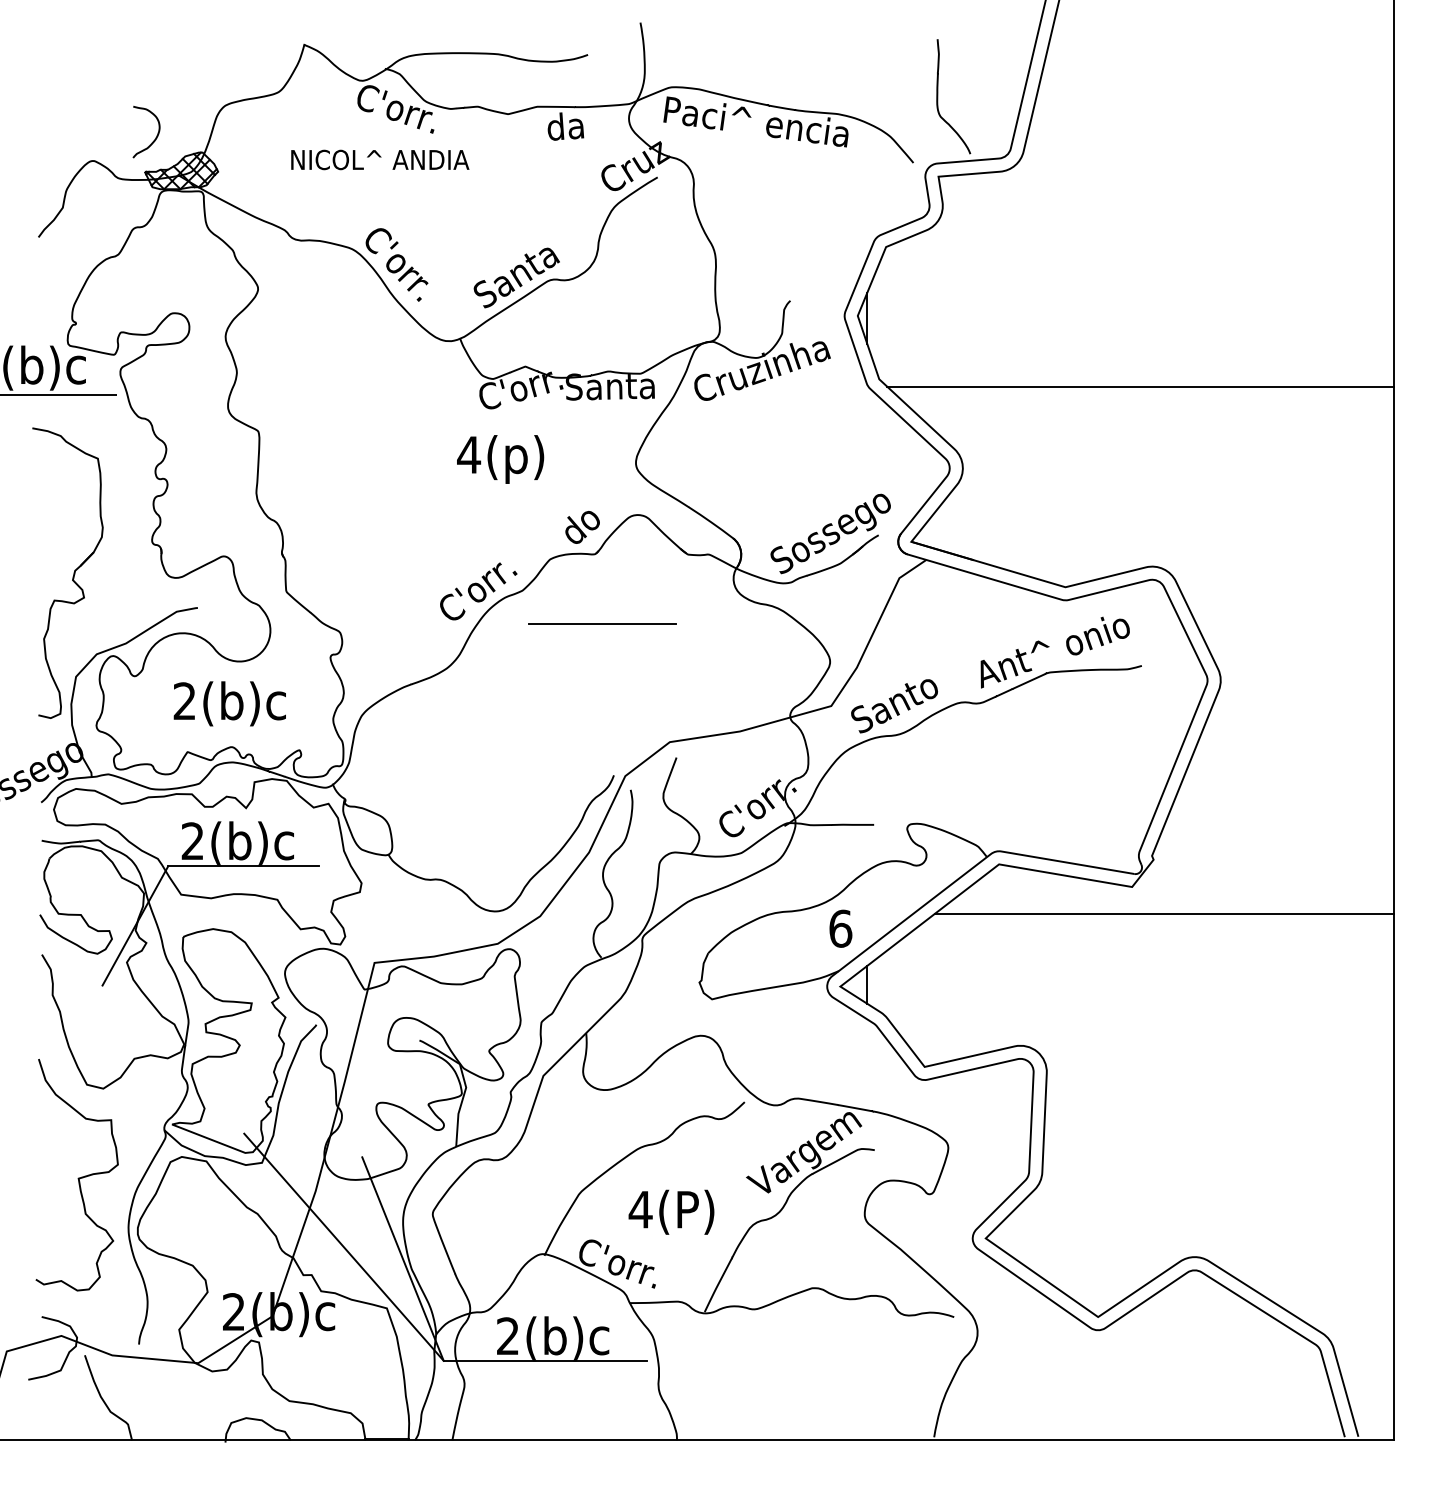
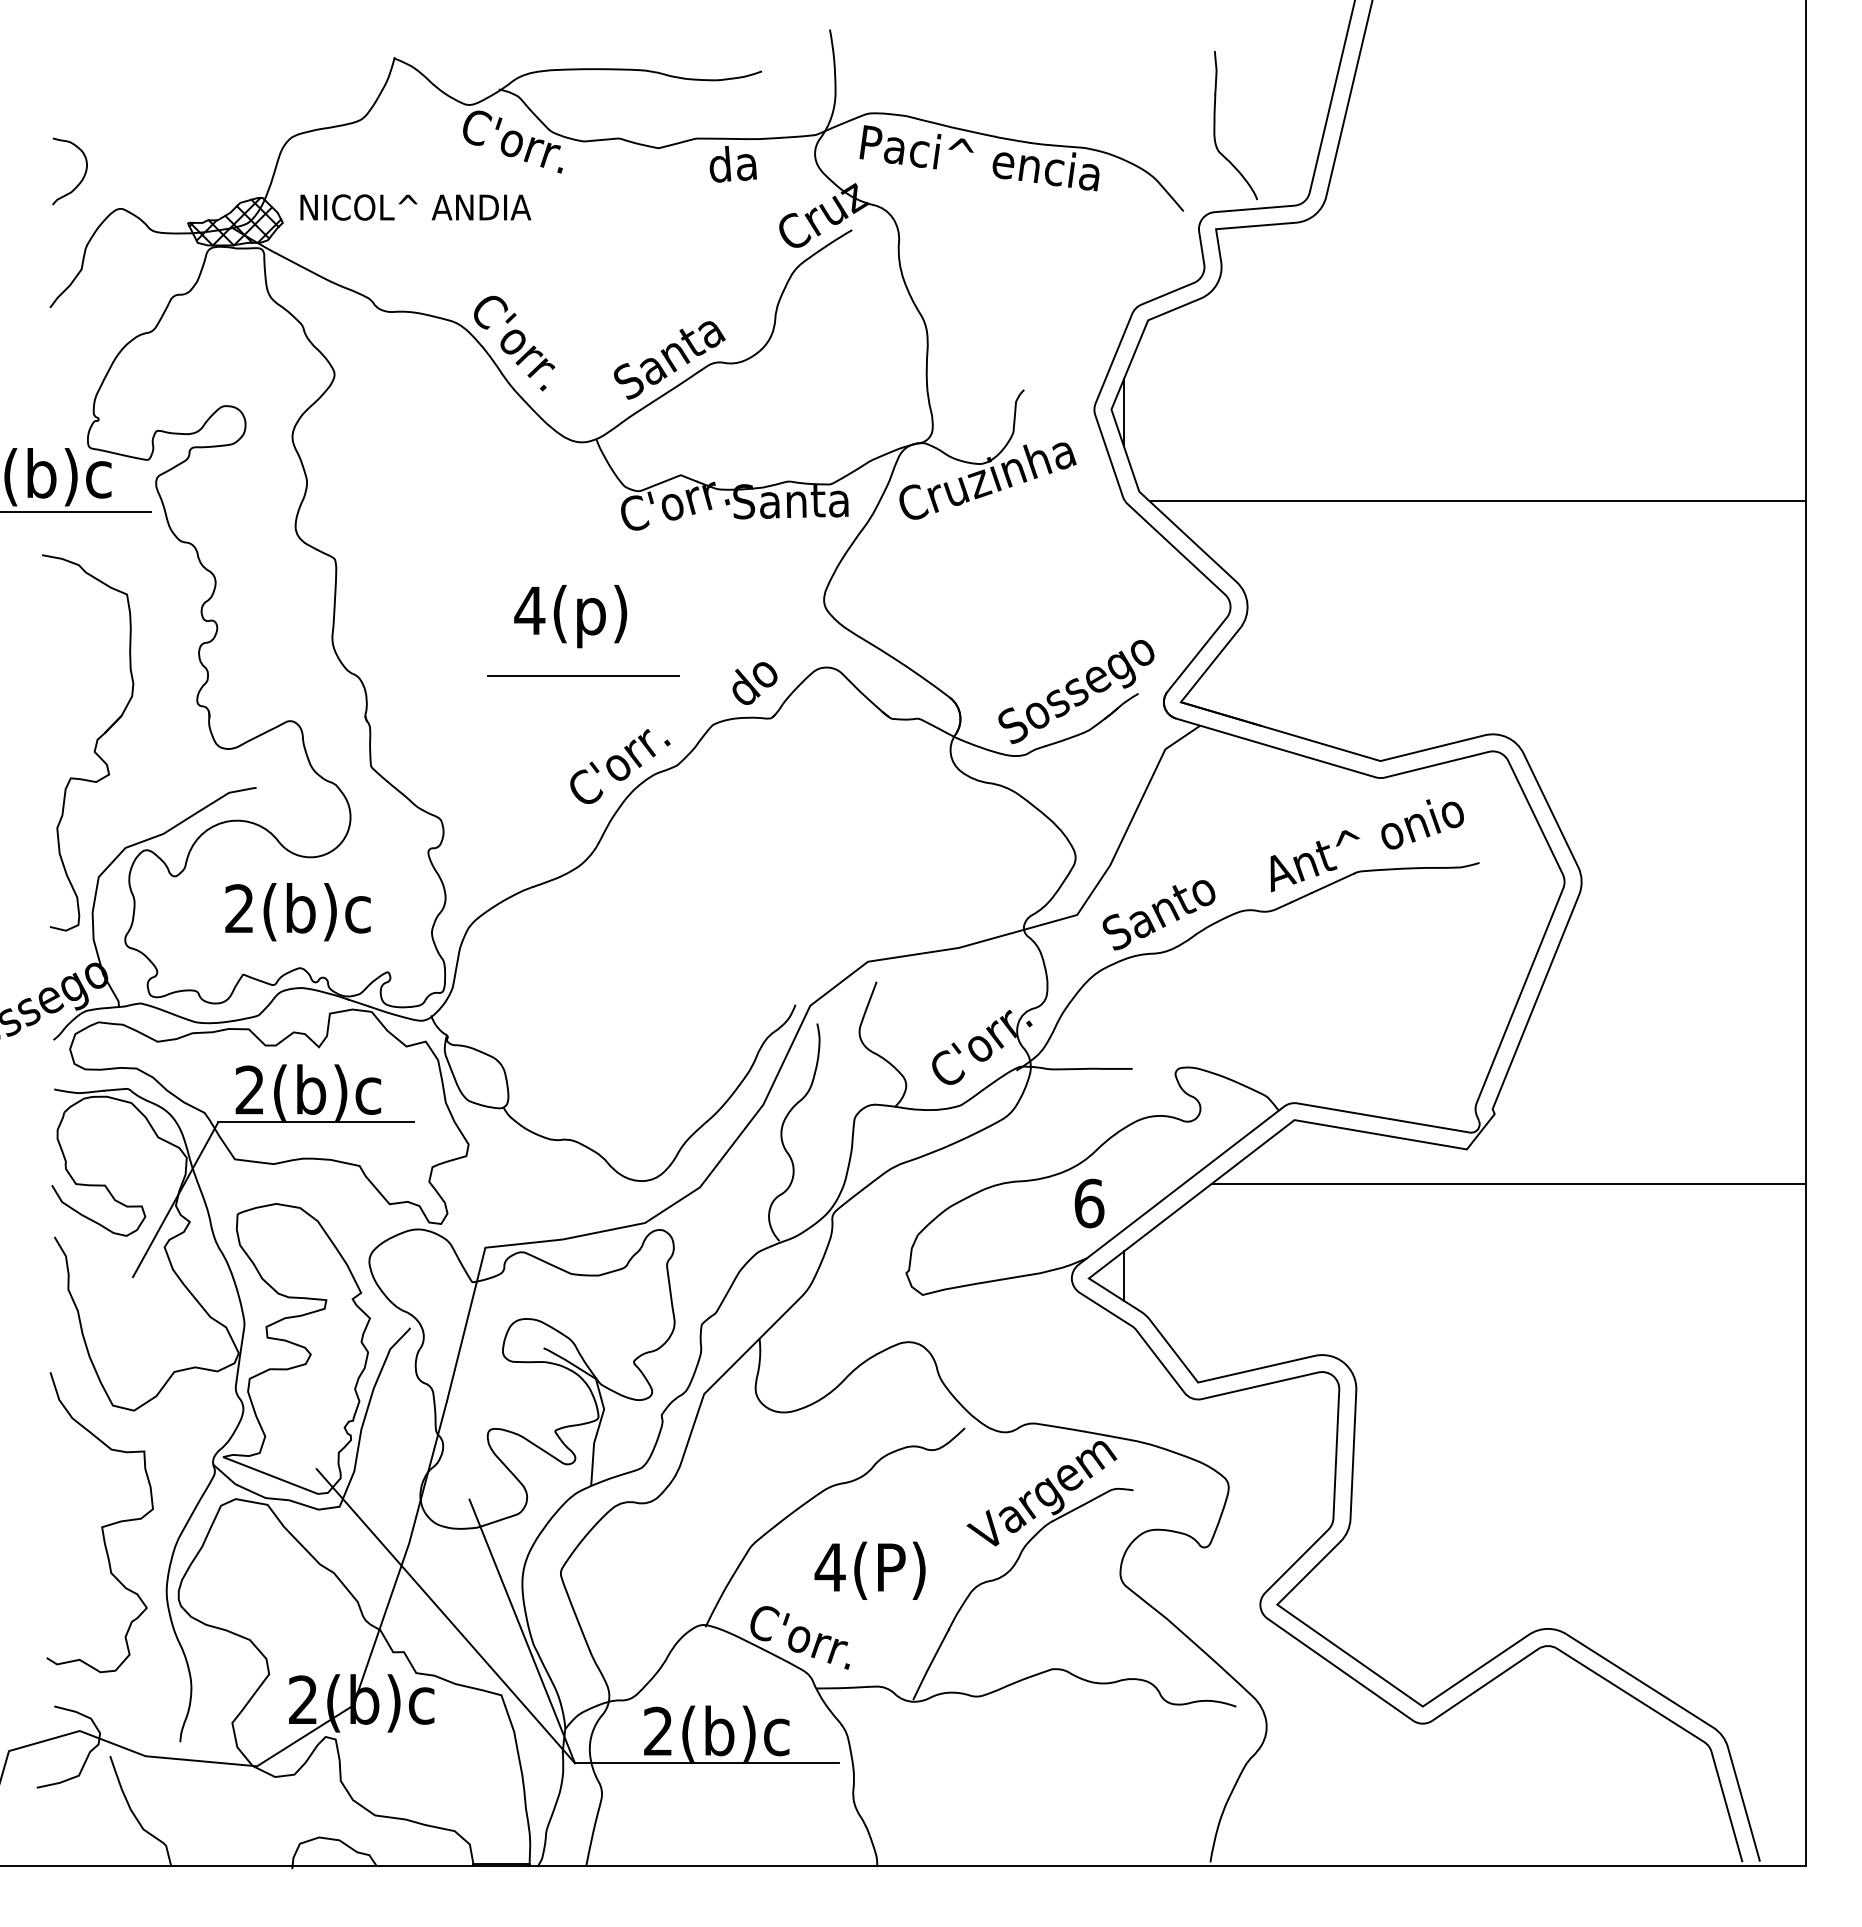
curve: (154, 139) -> (80, 180), moved
text: (380, 159) -> (415, 207), moved
text: (500, 459) -> (570, 616), moved
line: (602, 623) -> (583, 675), moved

